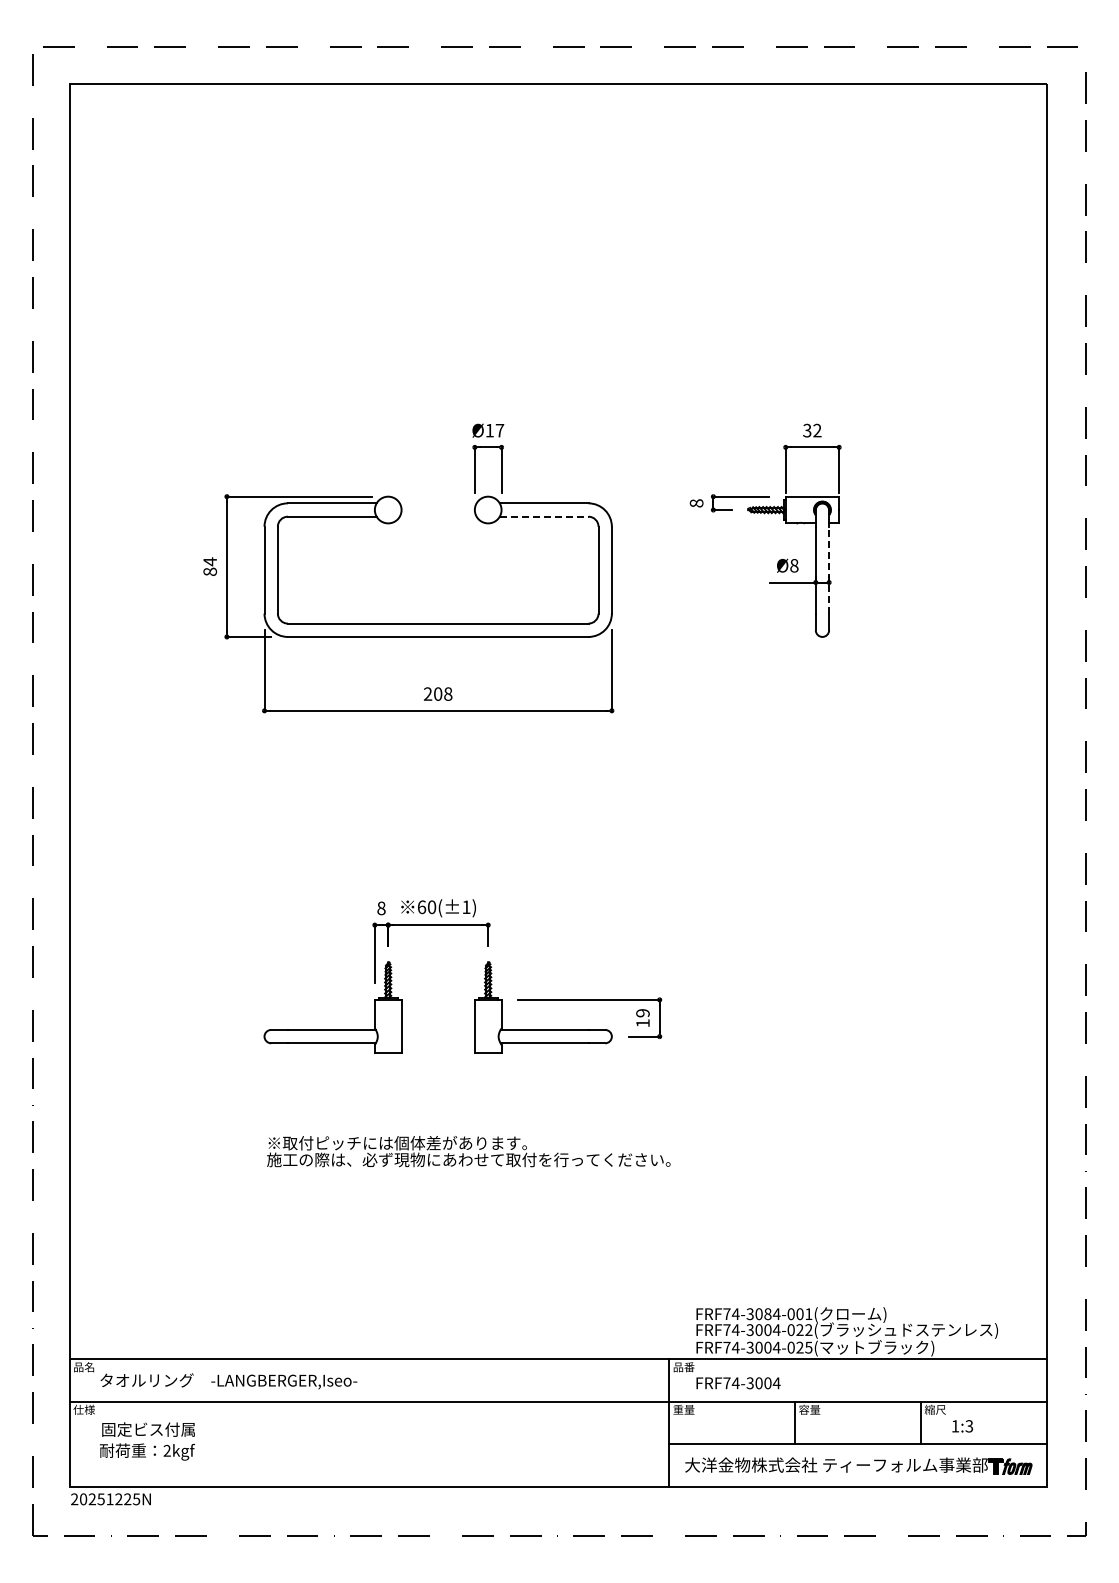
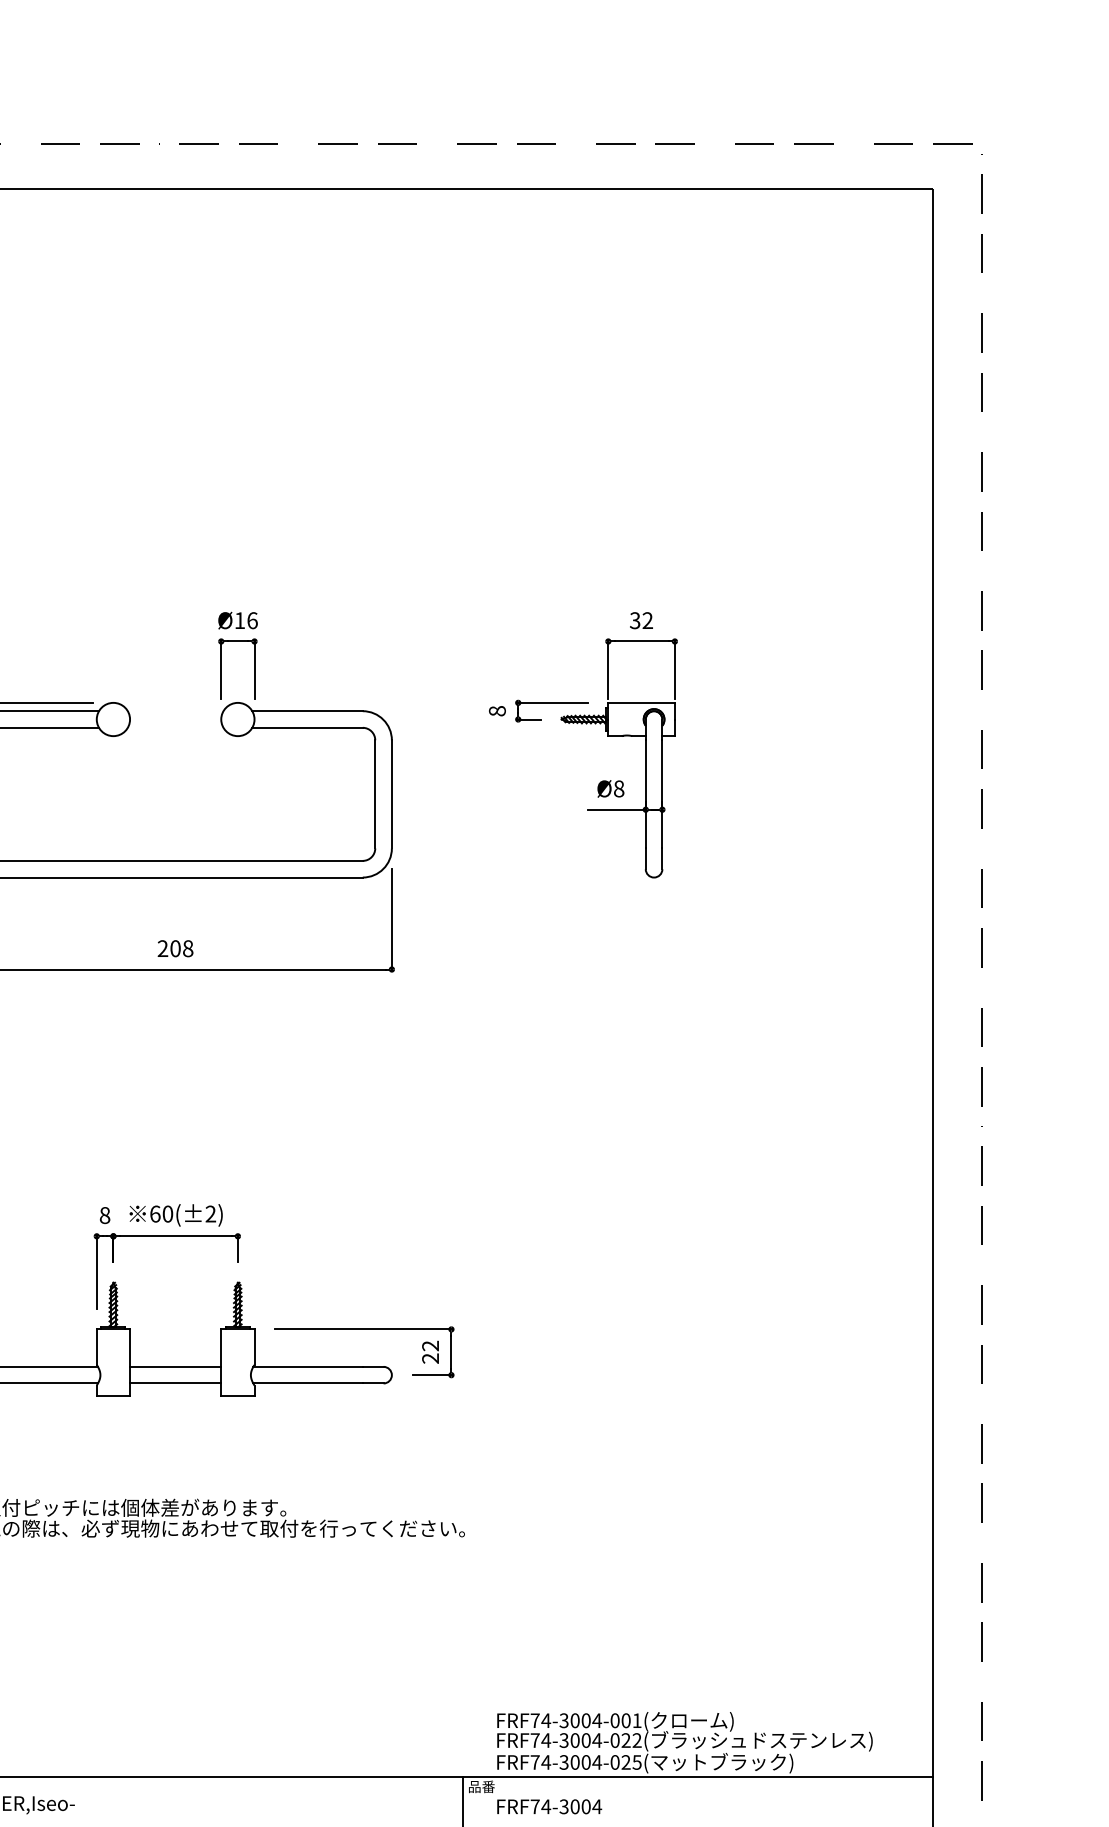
text: (499, 430) -> (251, 620), Ø17 -> Ø16
line: (544, 516) -> (307, 727), dashed -> solid
line: (829, 569) -> (662, 793), dashed -> solid
text: (466, 906) -> (210, 1213), 60(±1) -> 60(±2)
text: (642, 1018) -> (430, 1352), 19 -> 22
line: (437, 1029) -> (174, 1366), added
line: (437, 1043) -> (174, 1383), added
text: (767, 1313) -> (585, 1719), FRF74-3084-001( -> FRF74-3004-001(

